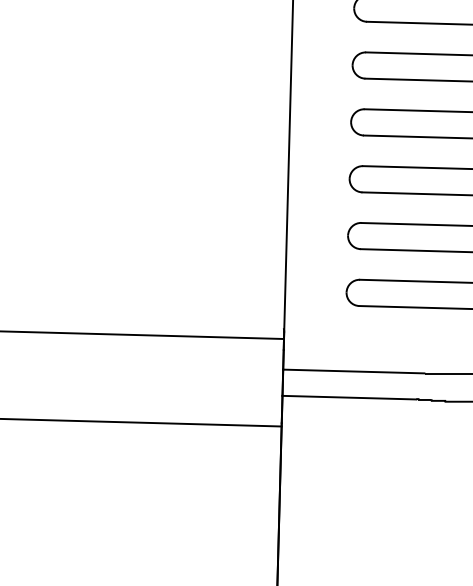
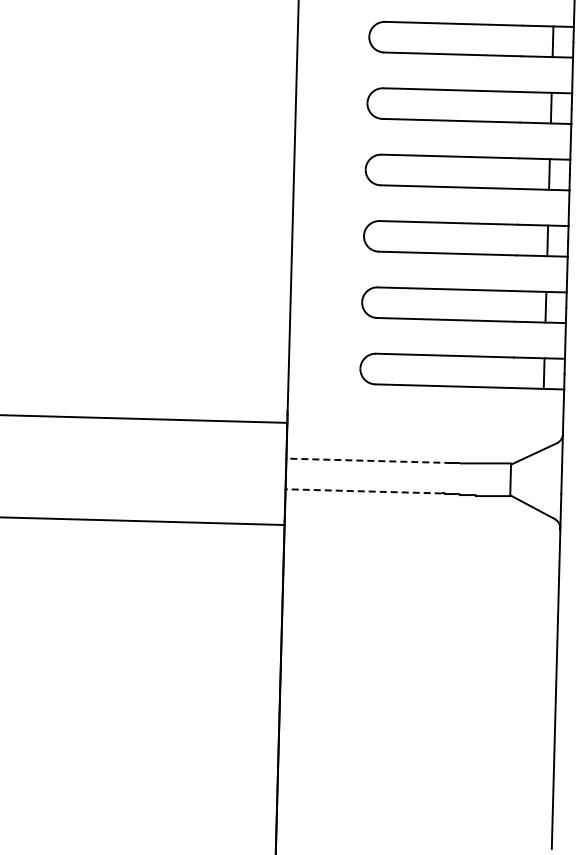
line: (353, 371) -> (368, 460), solid -> dashed
line: (349, 397) -> (363, 491), solid -> dashed

